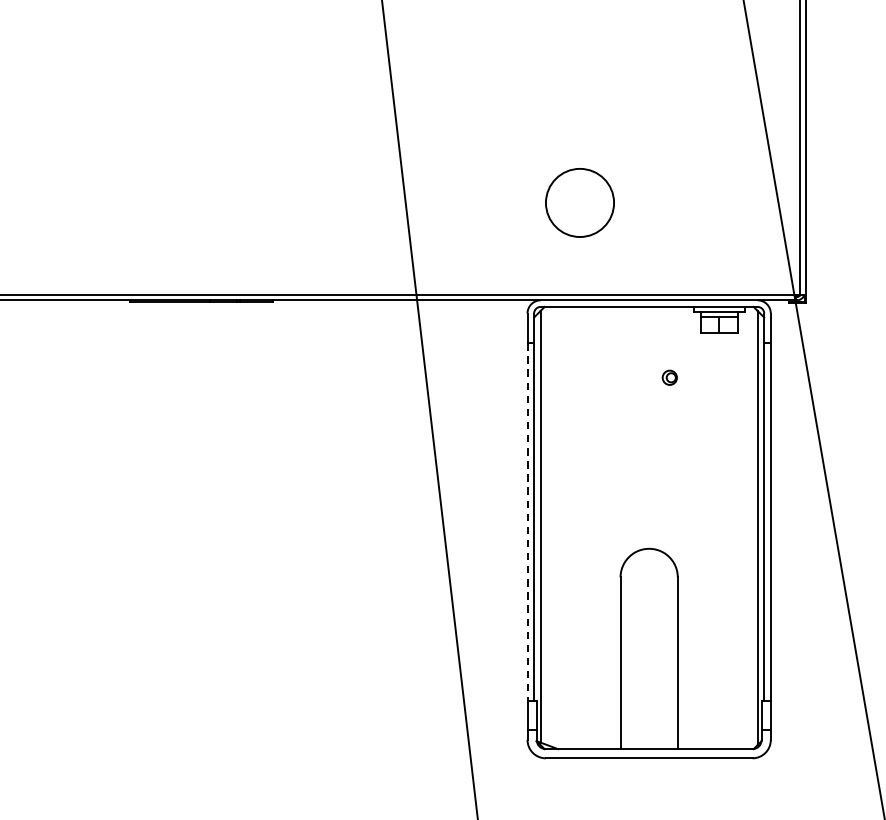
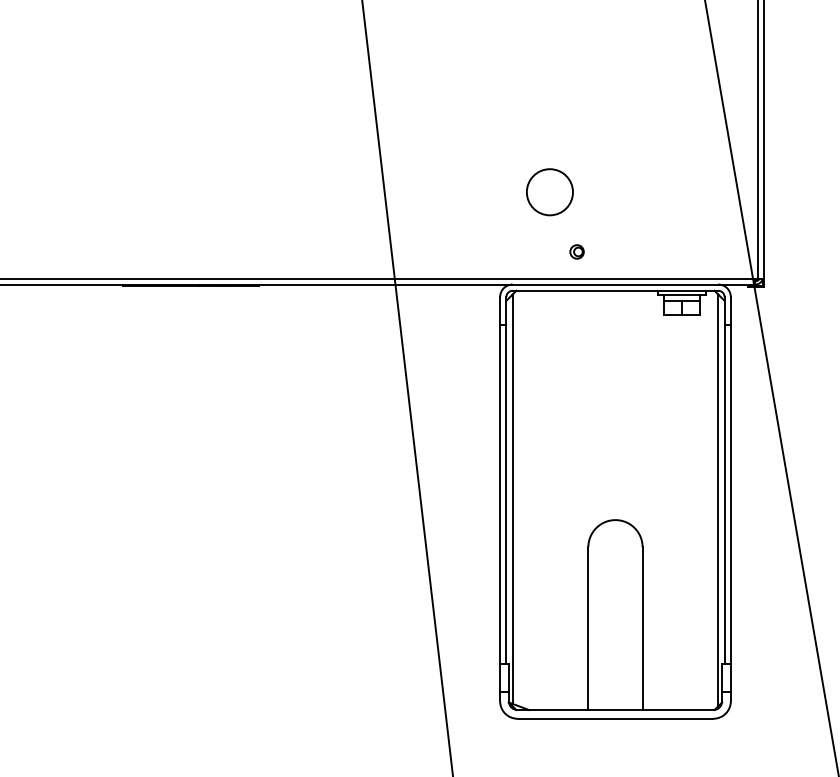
circle: (579, 203) -> (549, 192), size x0.71
part: (669, 377) -> (576, 251), moved
line: (527, 521) -> (500, 494), dashed -> solid

